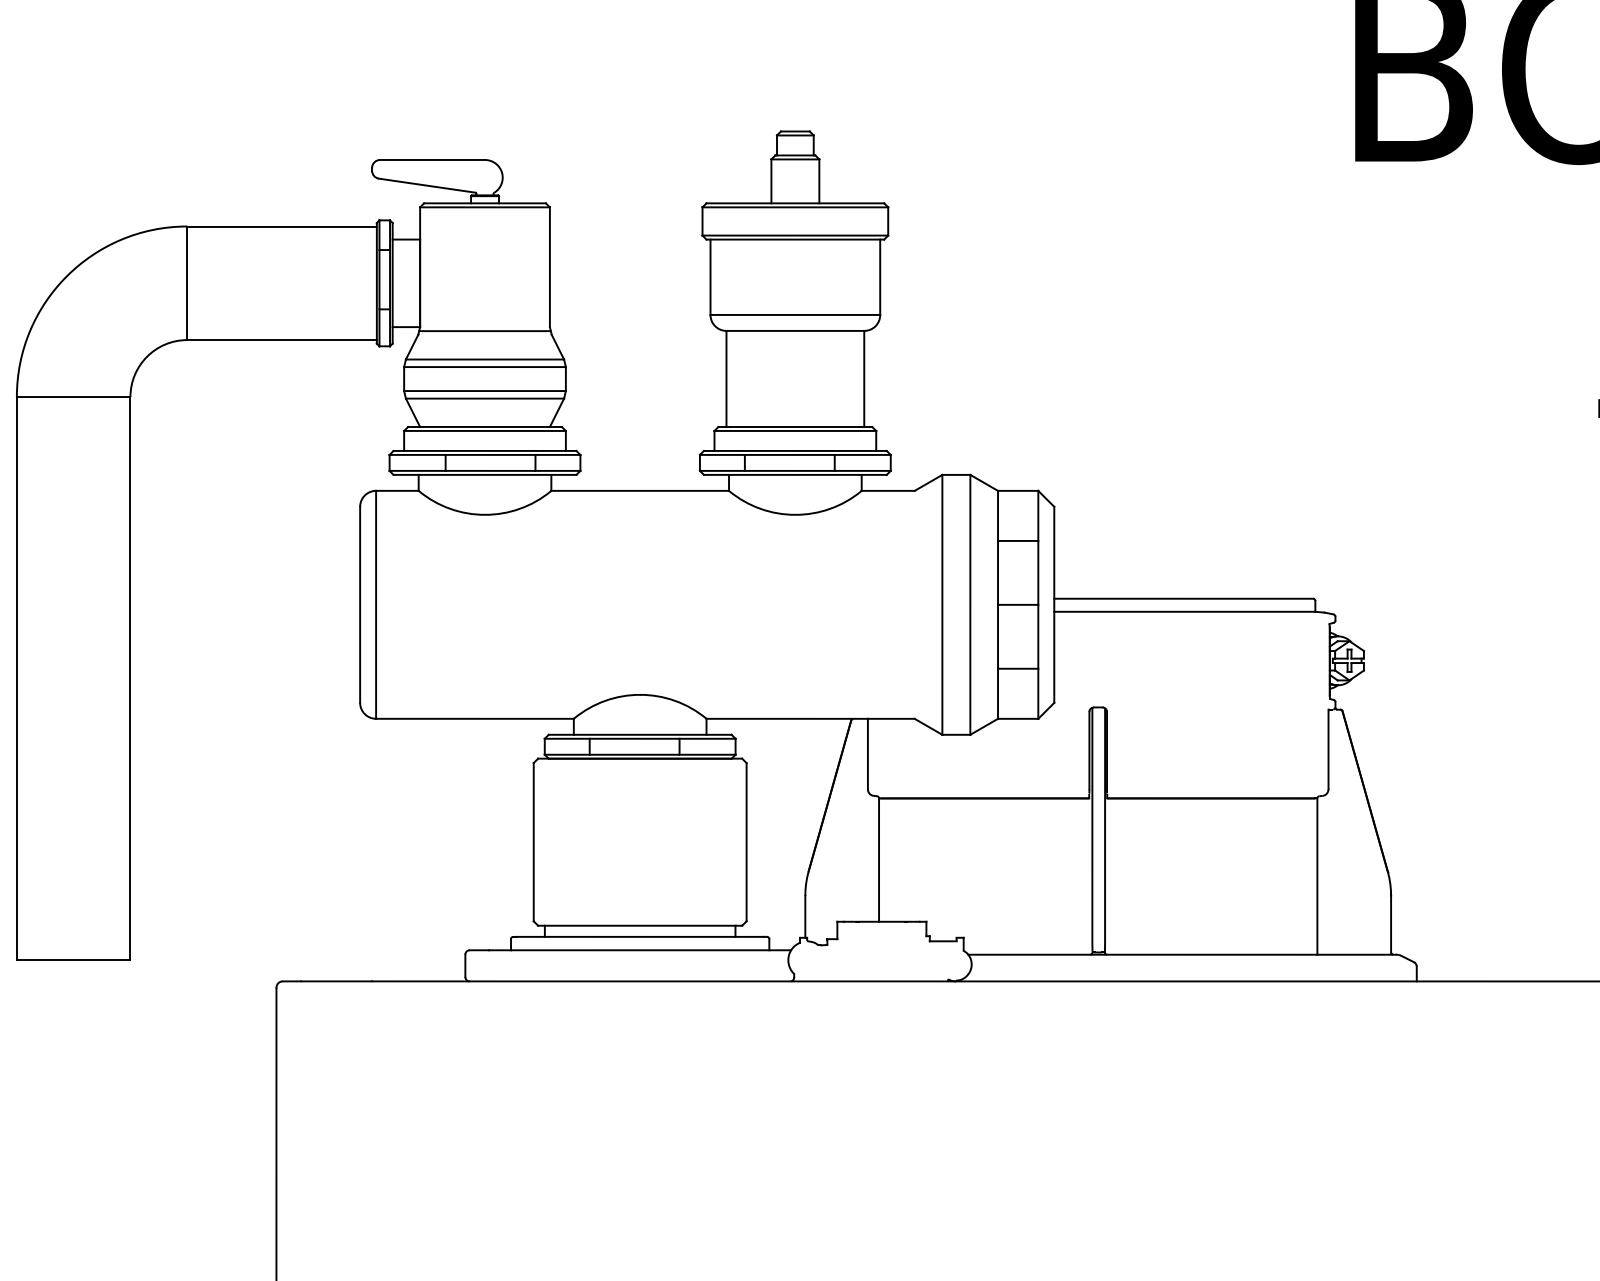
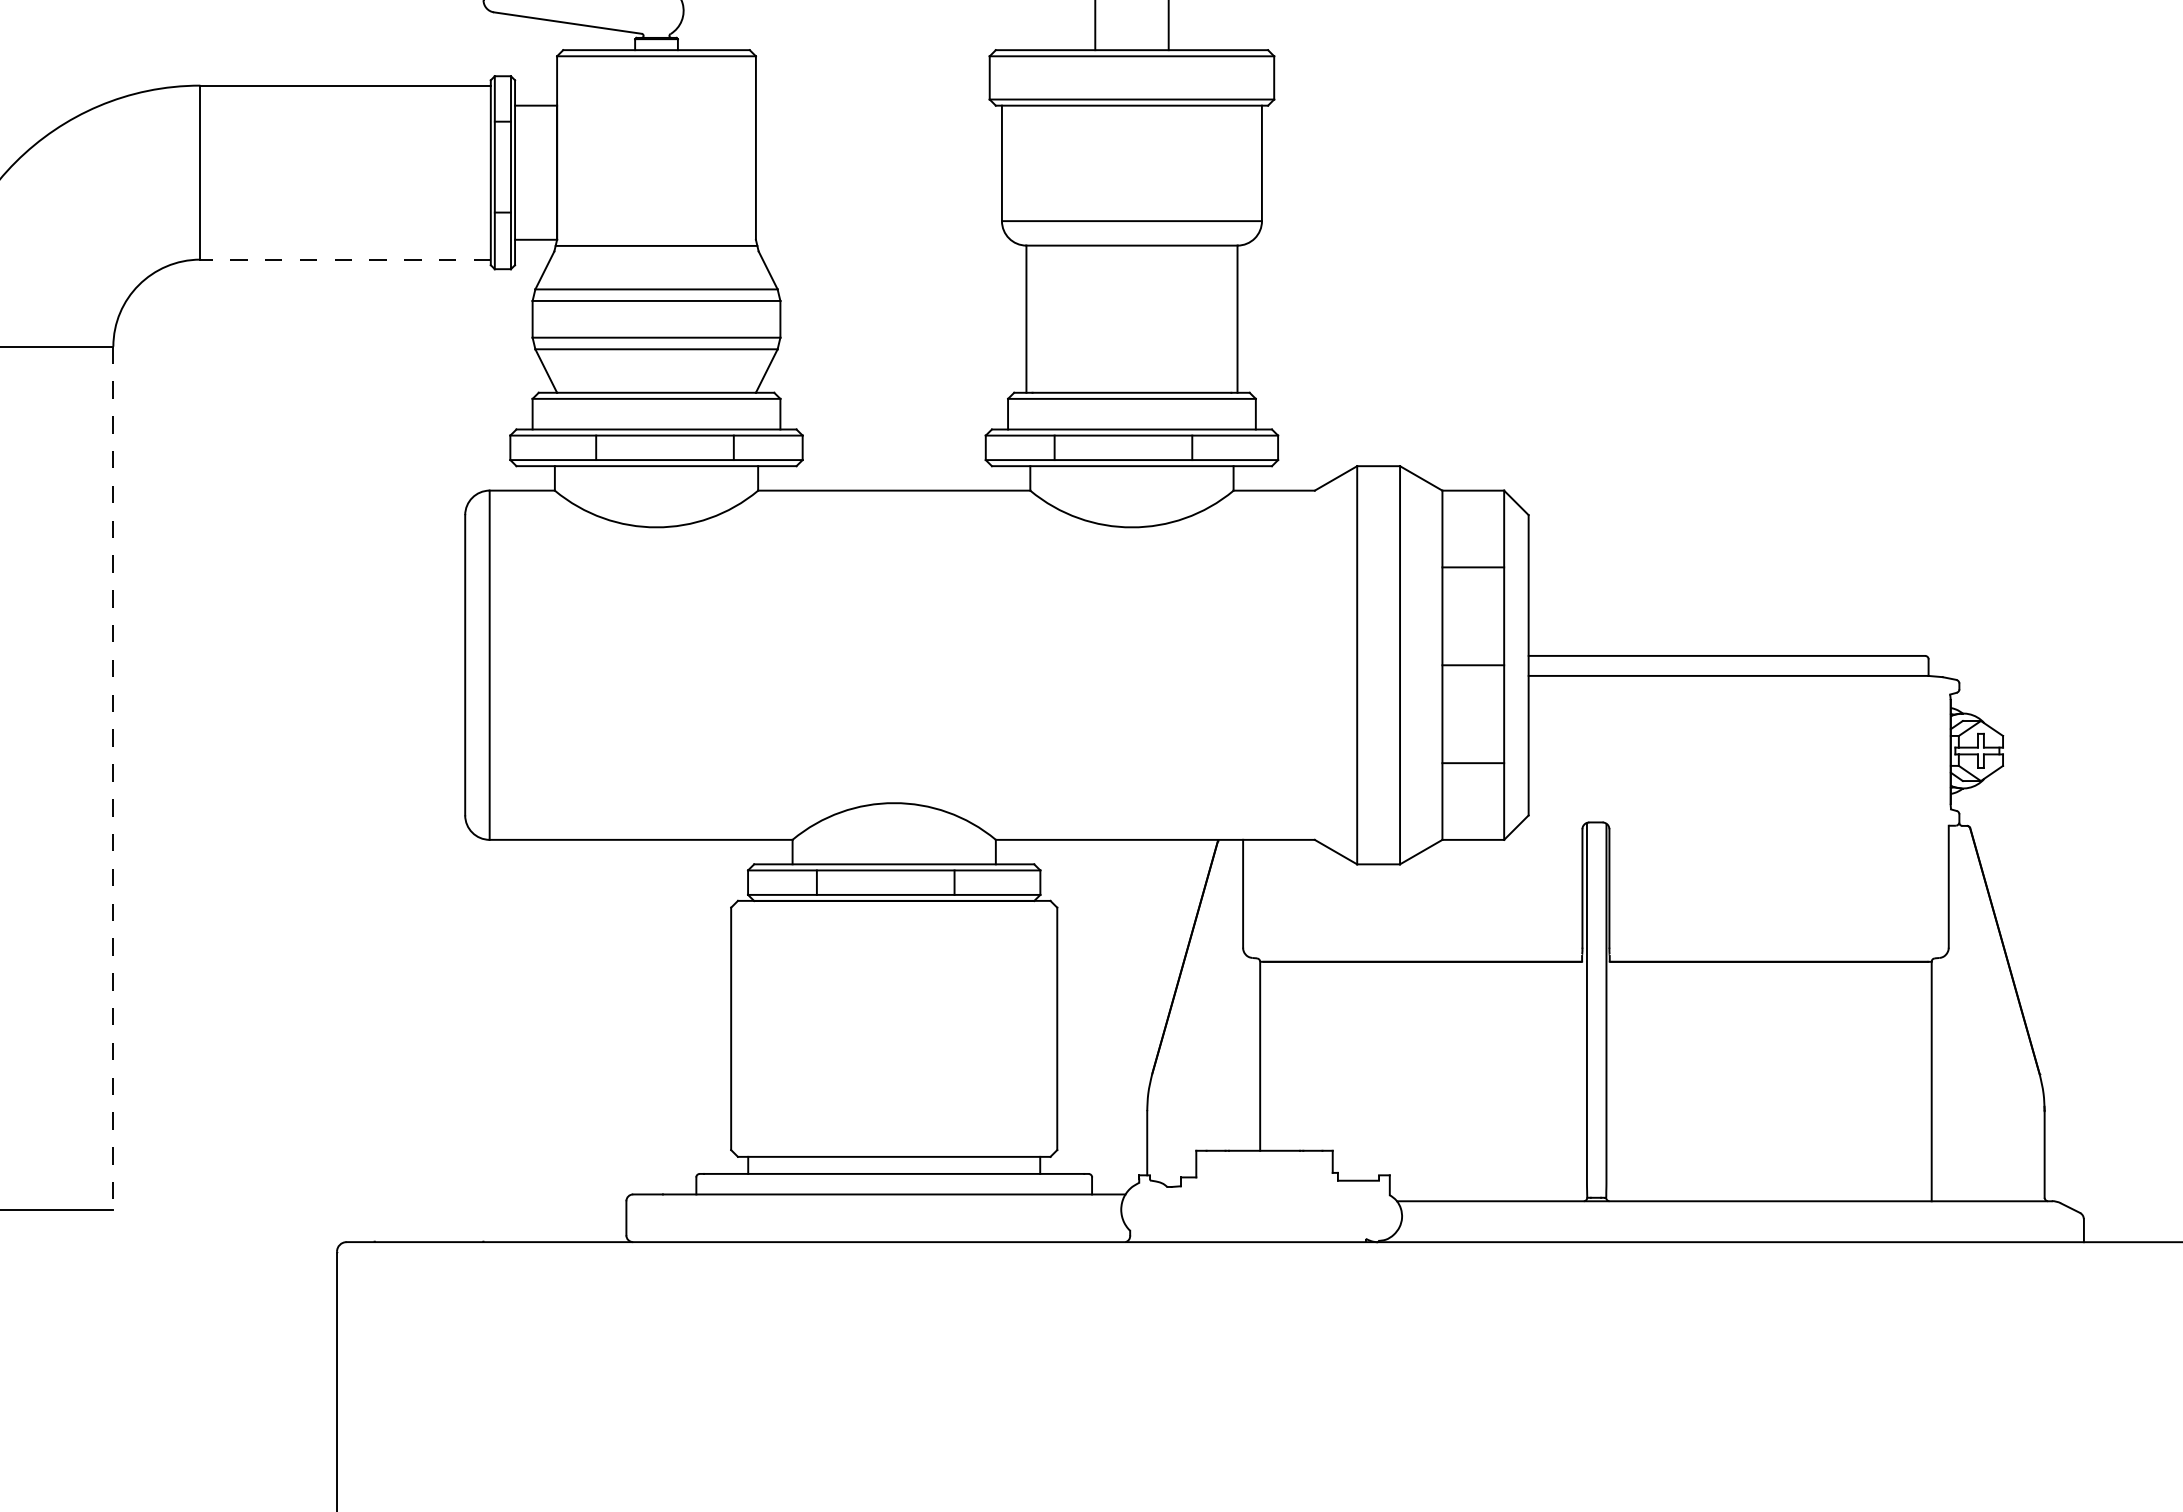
line: (282, 340) -> (346, 260), solid -> dashed
line: (130, 678) -> (113, 778), solid -> dashed

